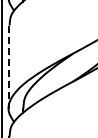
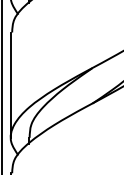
line: (8, 67) -> (10, 85), dashed -> solid

